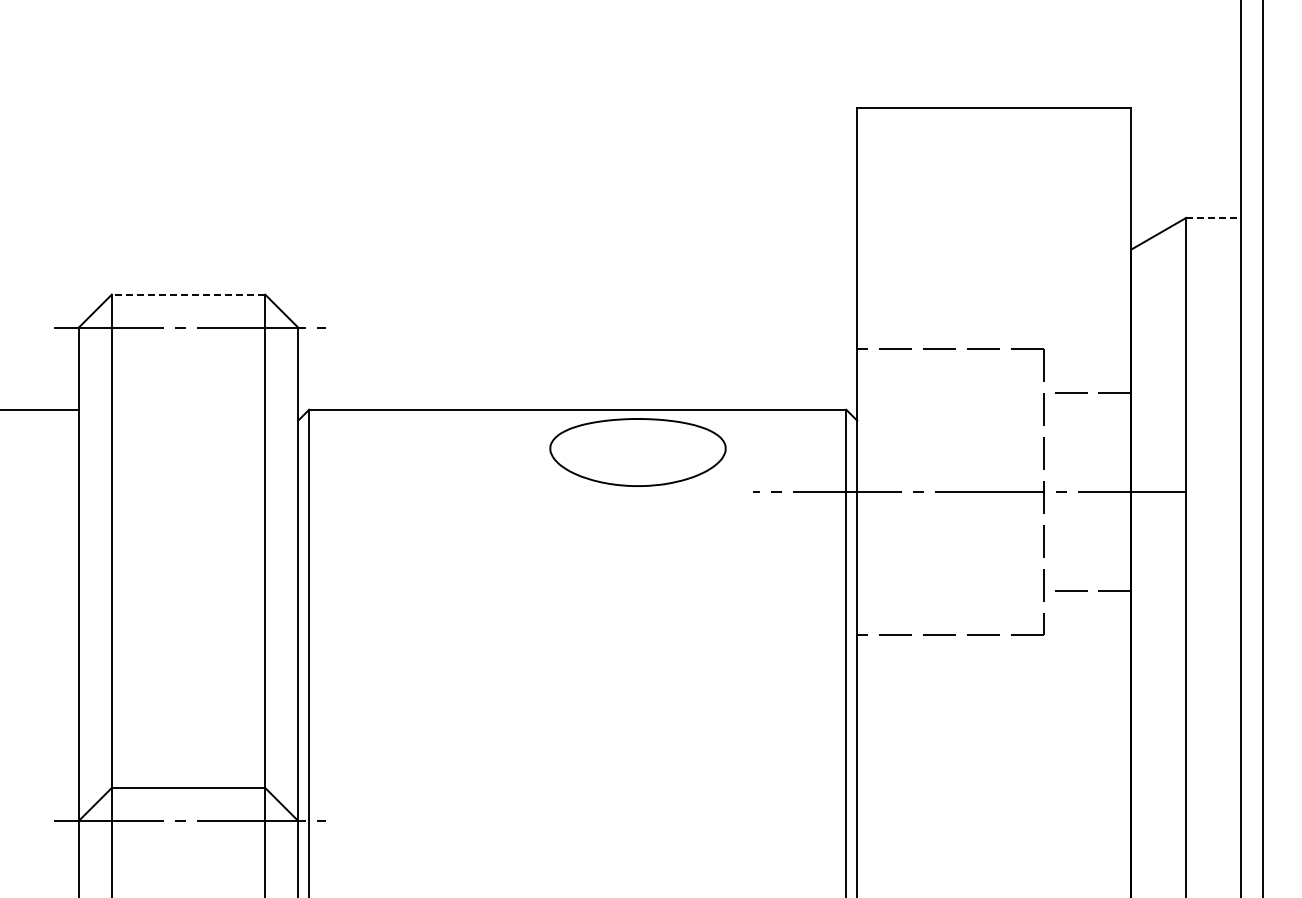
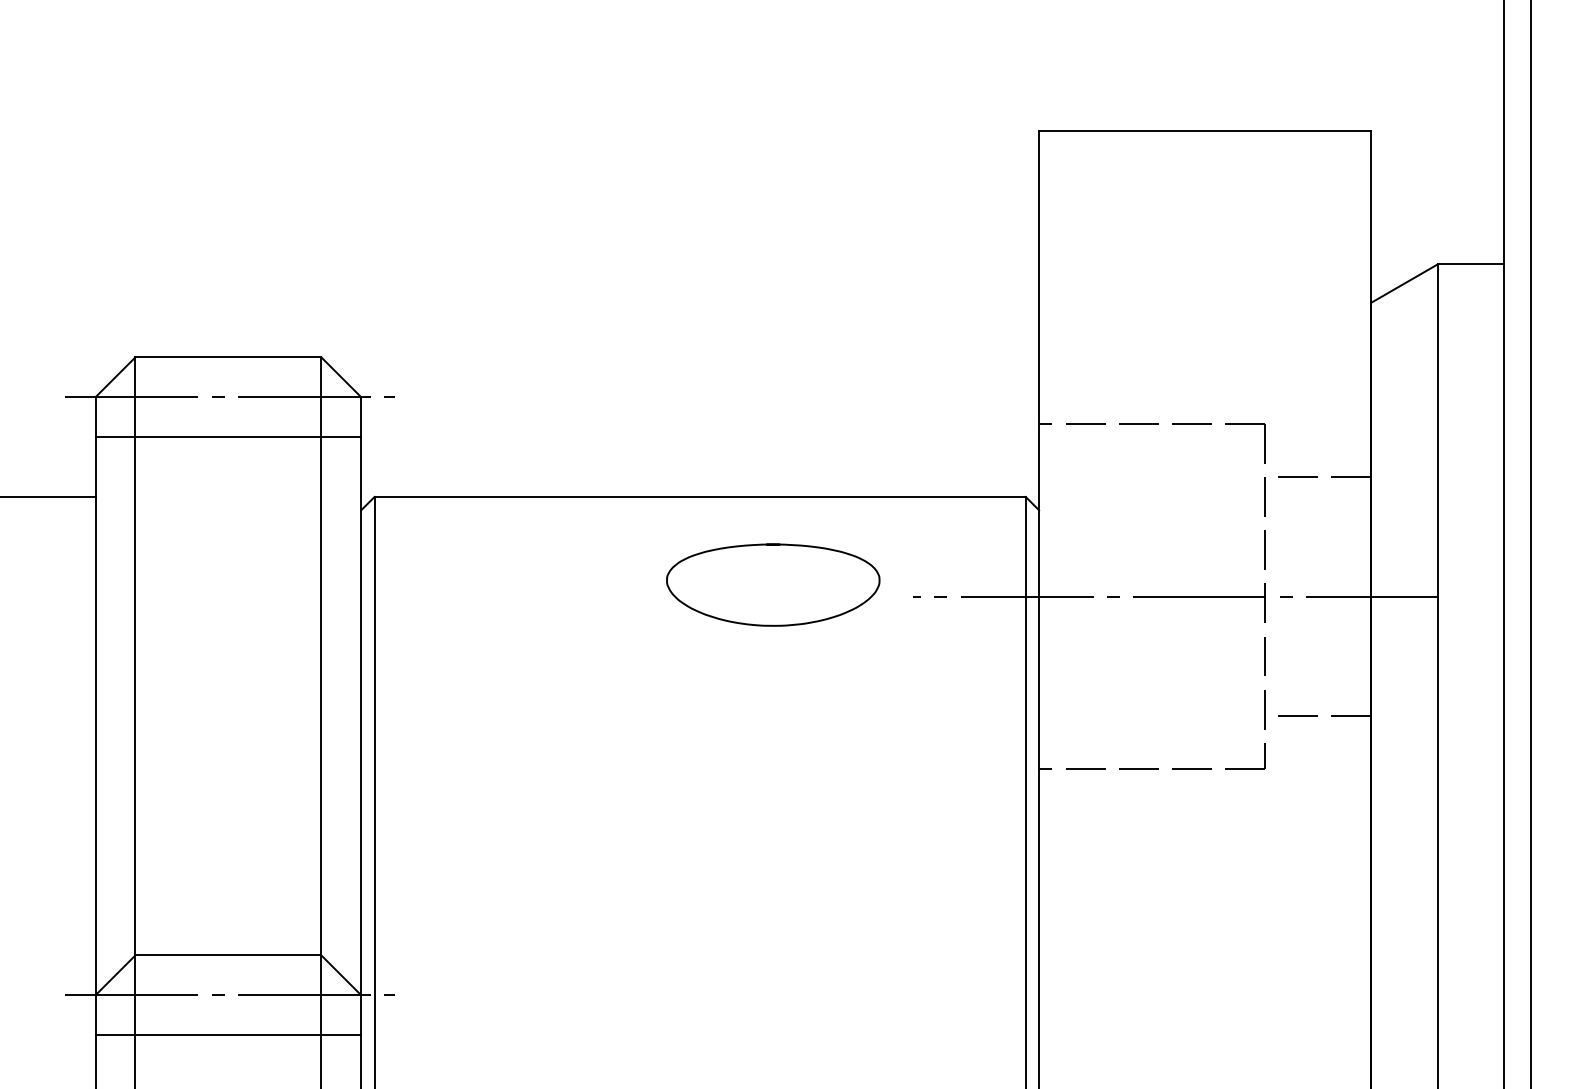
line: (1214, 217) -> (1472, 263), dashed -> solid
line: (188, 294) -> (228, 357), dashed -> solid
line: (188, 360) -> (228, 437), added
curve: (637, 419) -> (772, 545), moved
line: (188, 853) -> (228, 1034), added

